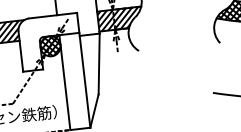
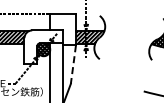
line: (99, 65) -> (73, 65), solid -> dashed

